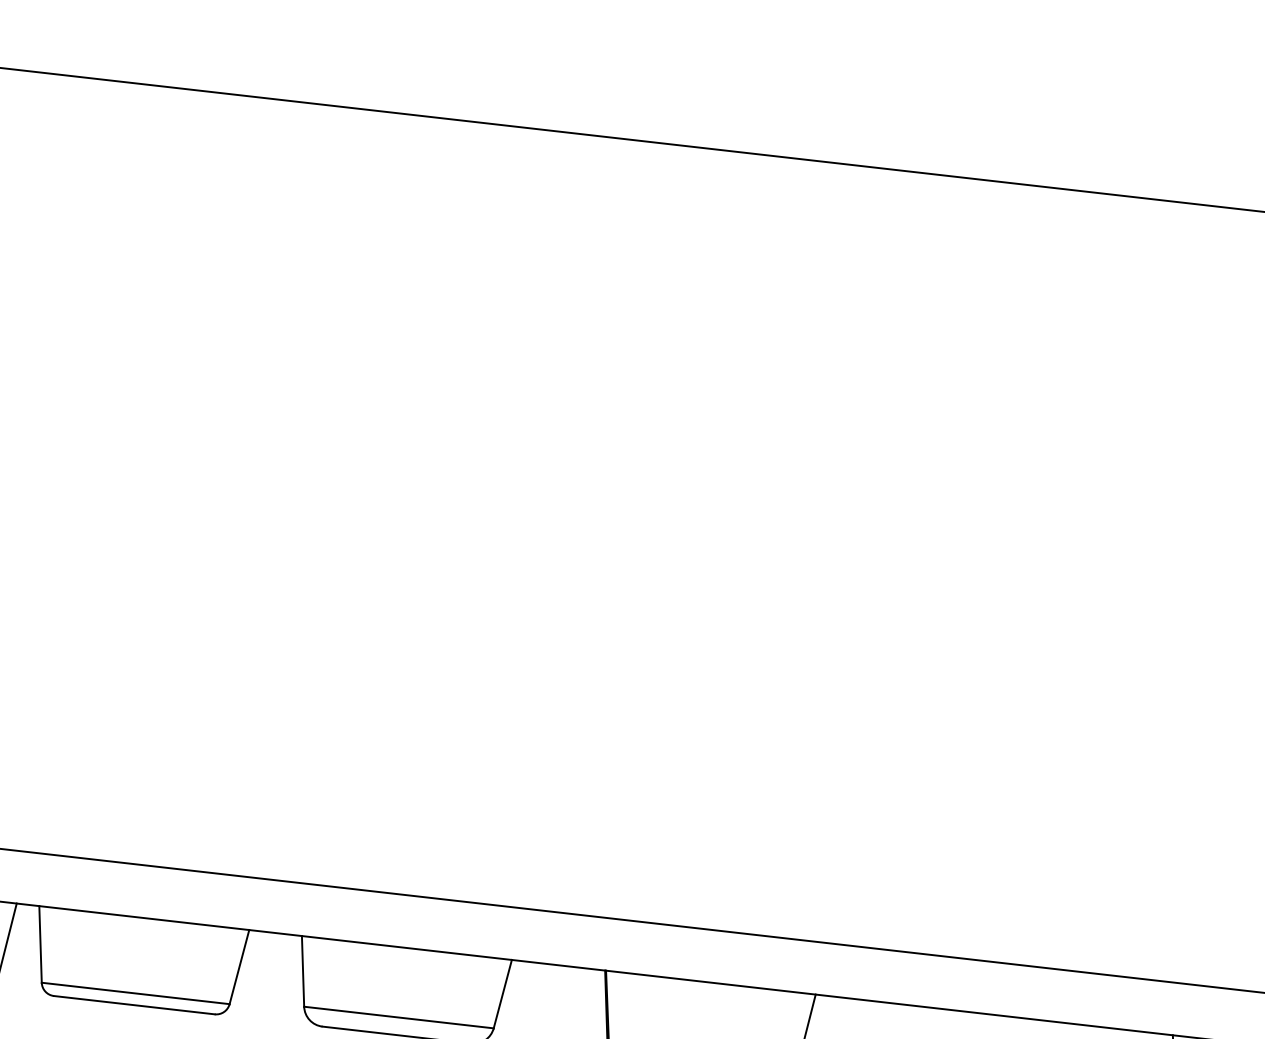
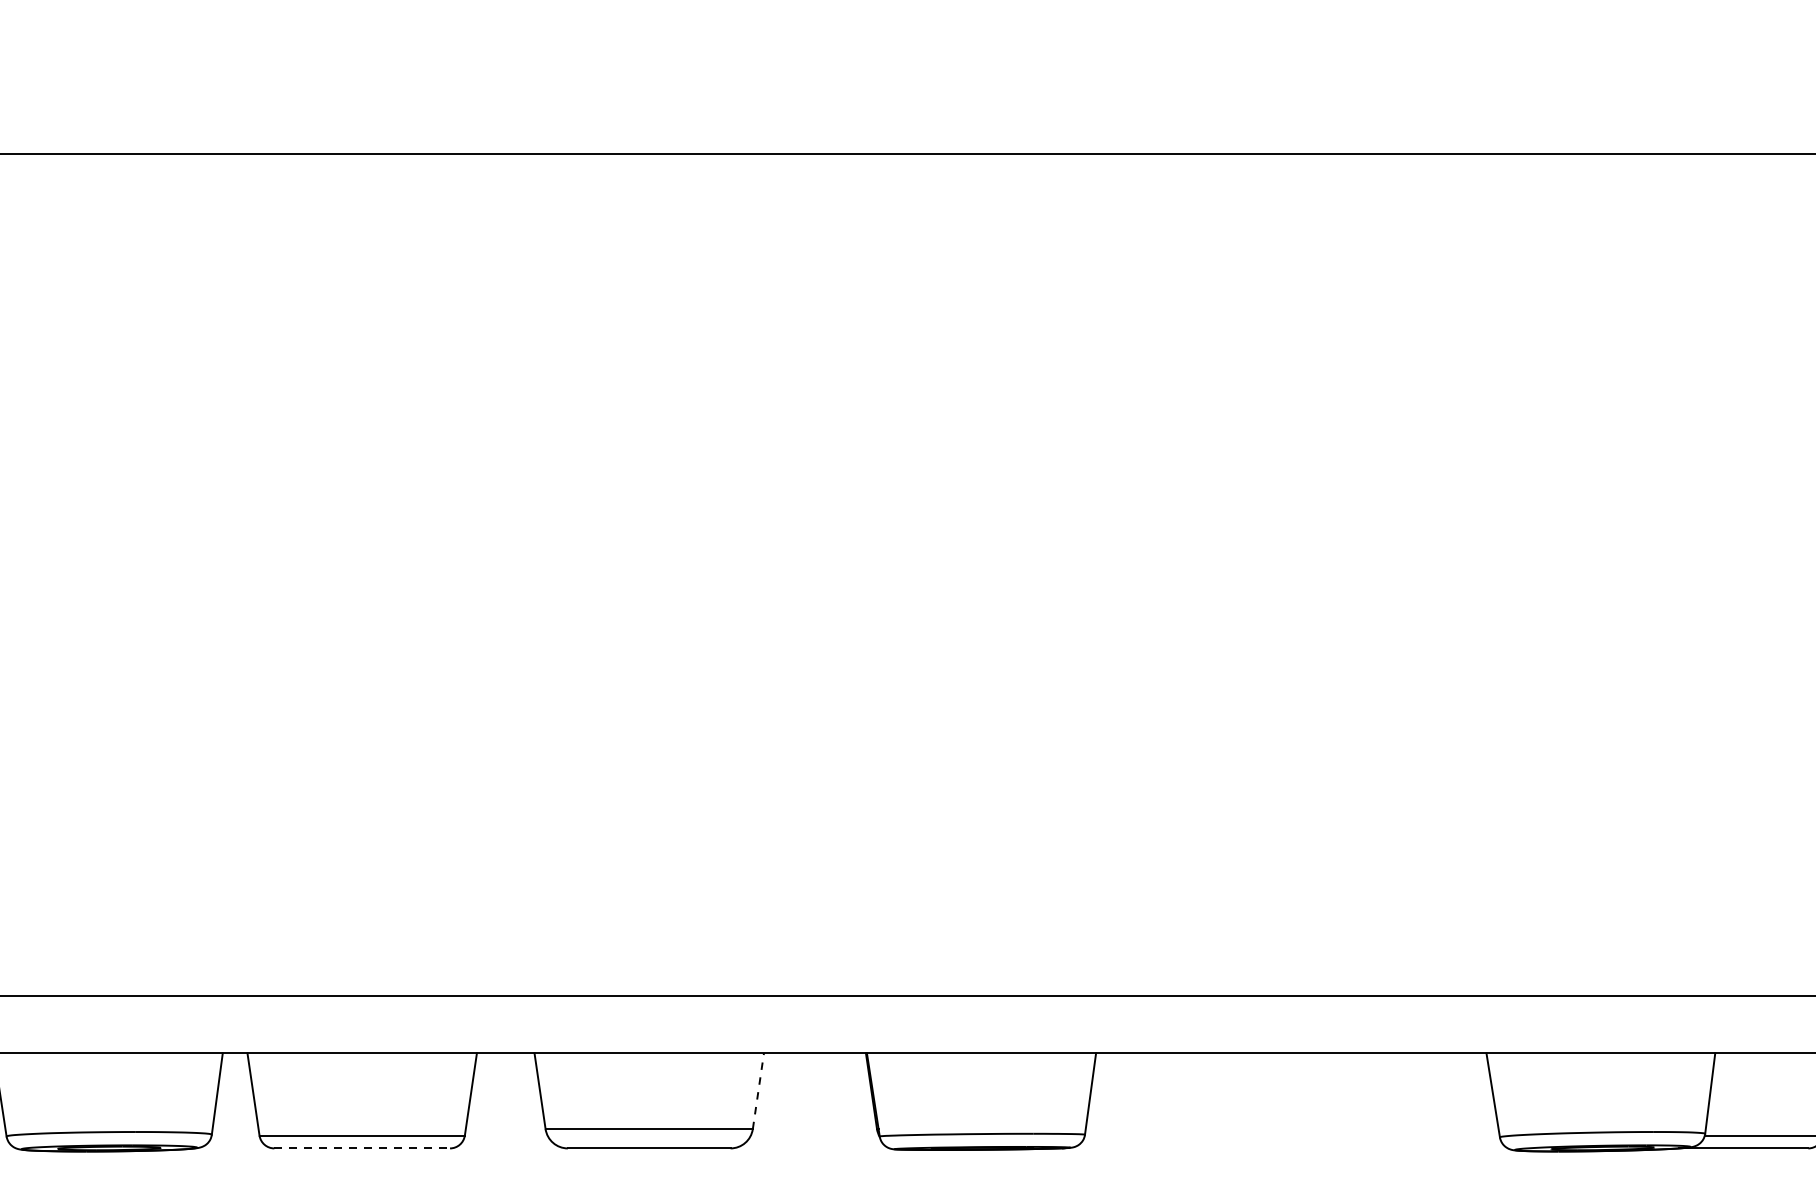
line: (502, 993) -> (758, 1090), solid -> dashed
line: (134, 1005) -> (362, 1148), solid -> dashed

